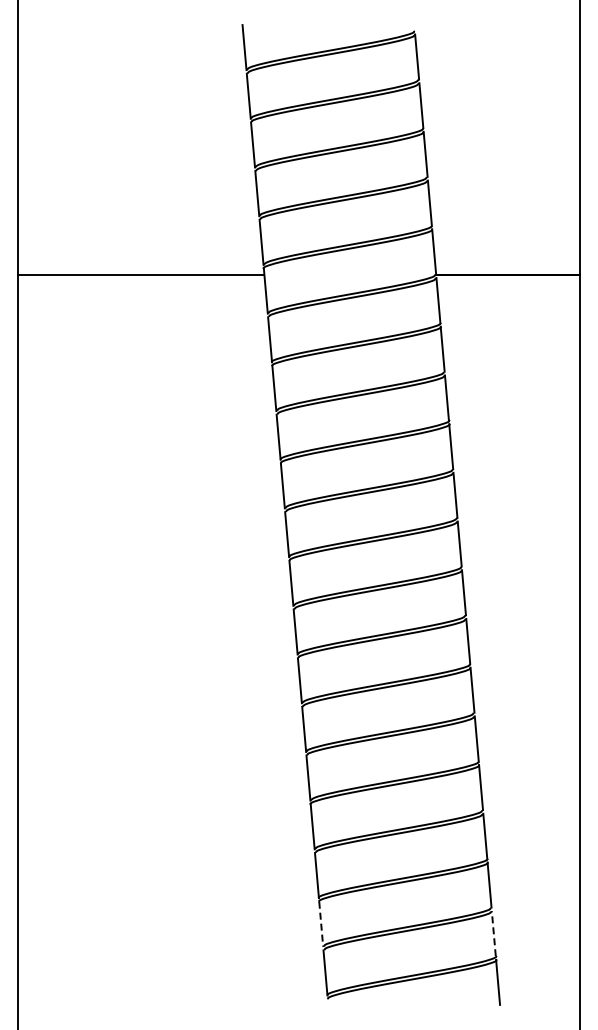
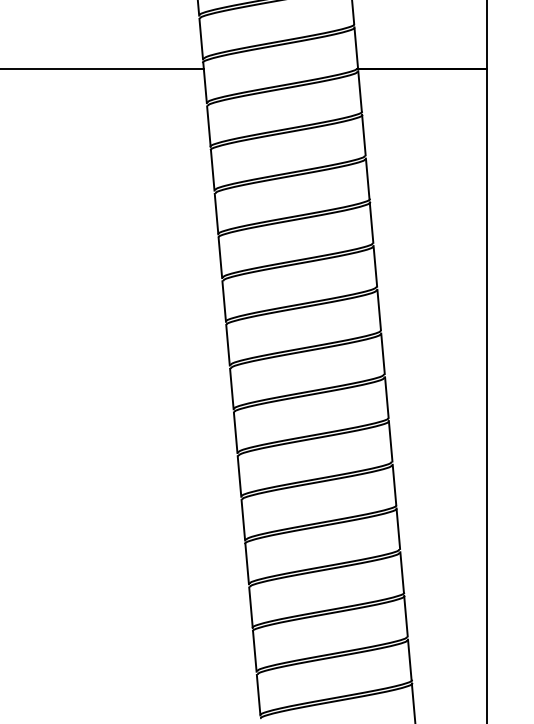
line: (321, 924) -> (255, 651), dashed -> solid
line: (493, 933) -> (409, 659), dashed -> solid

